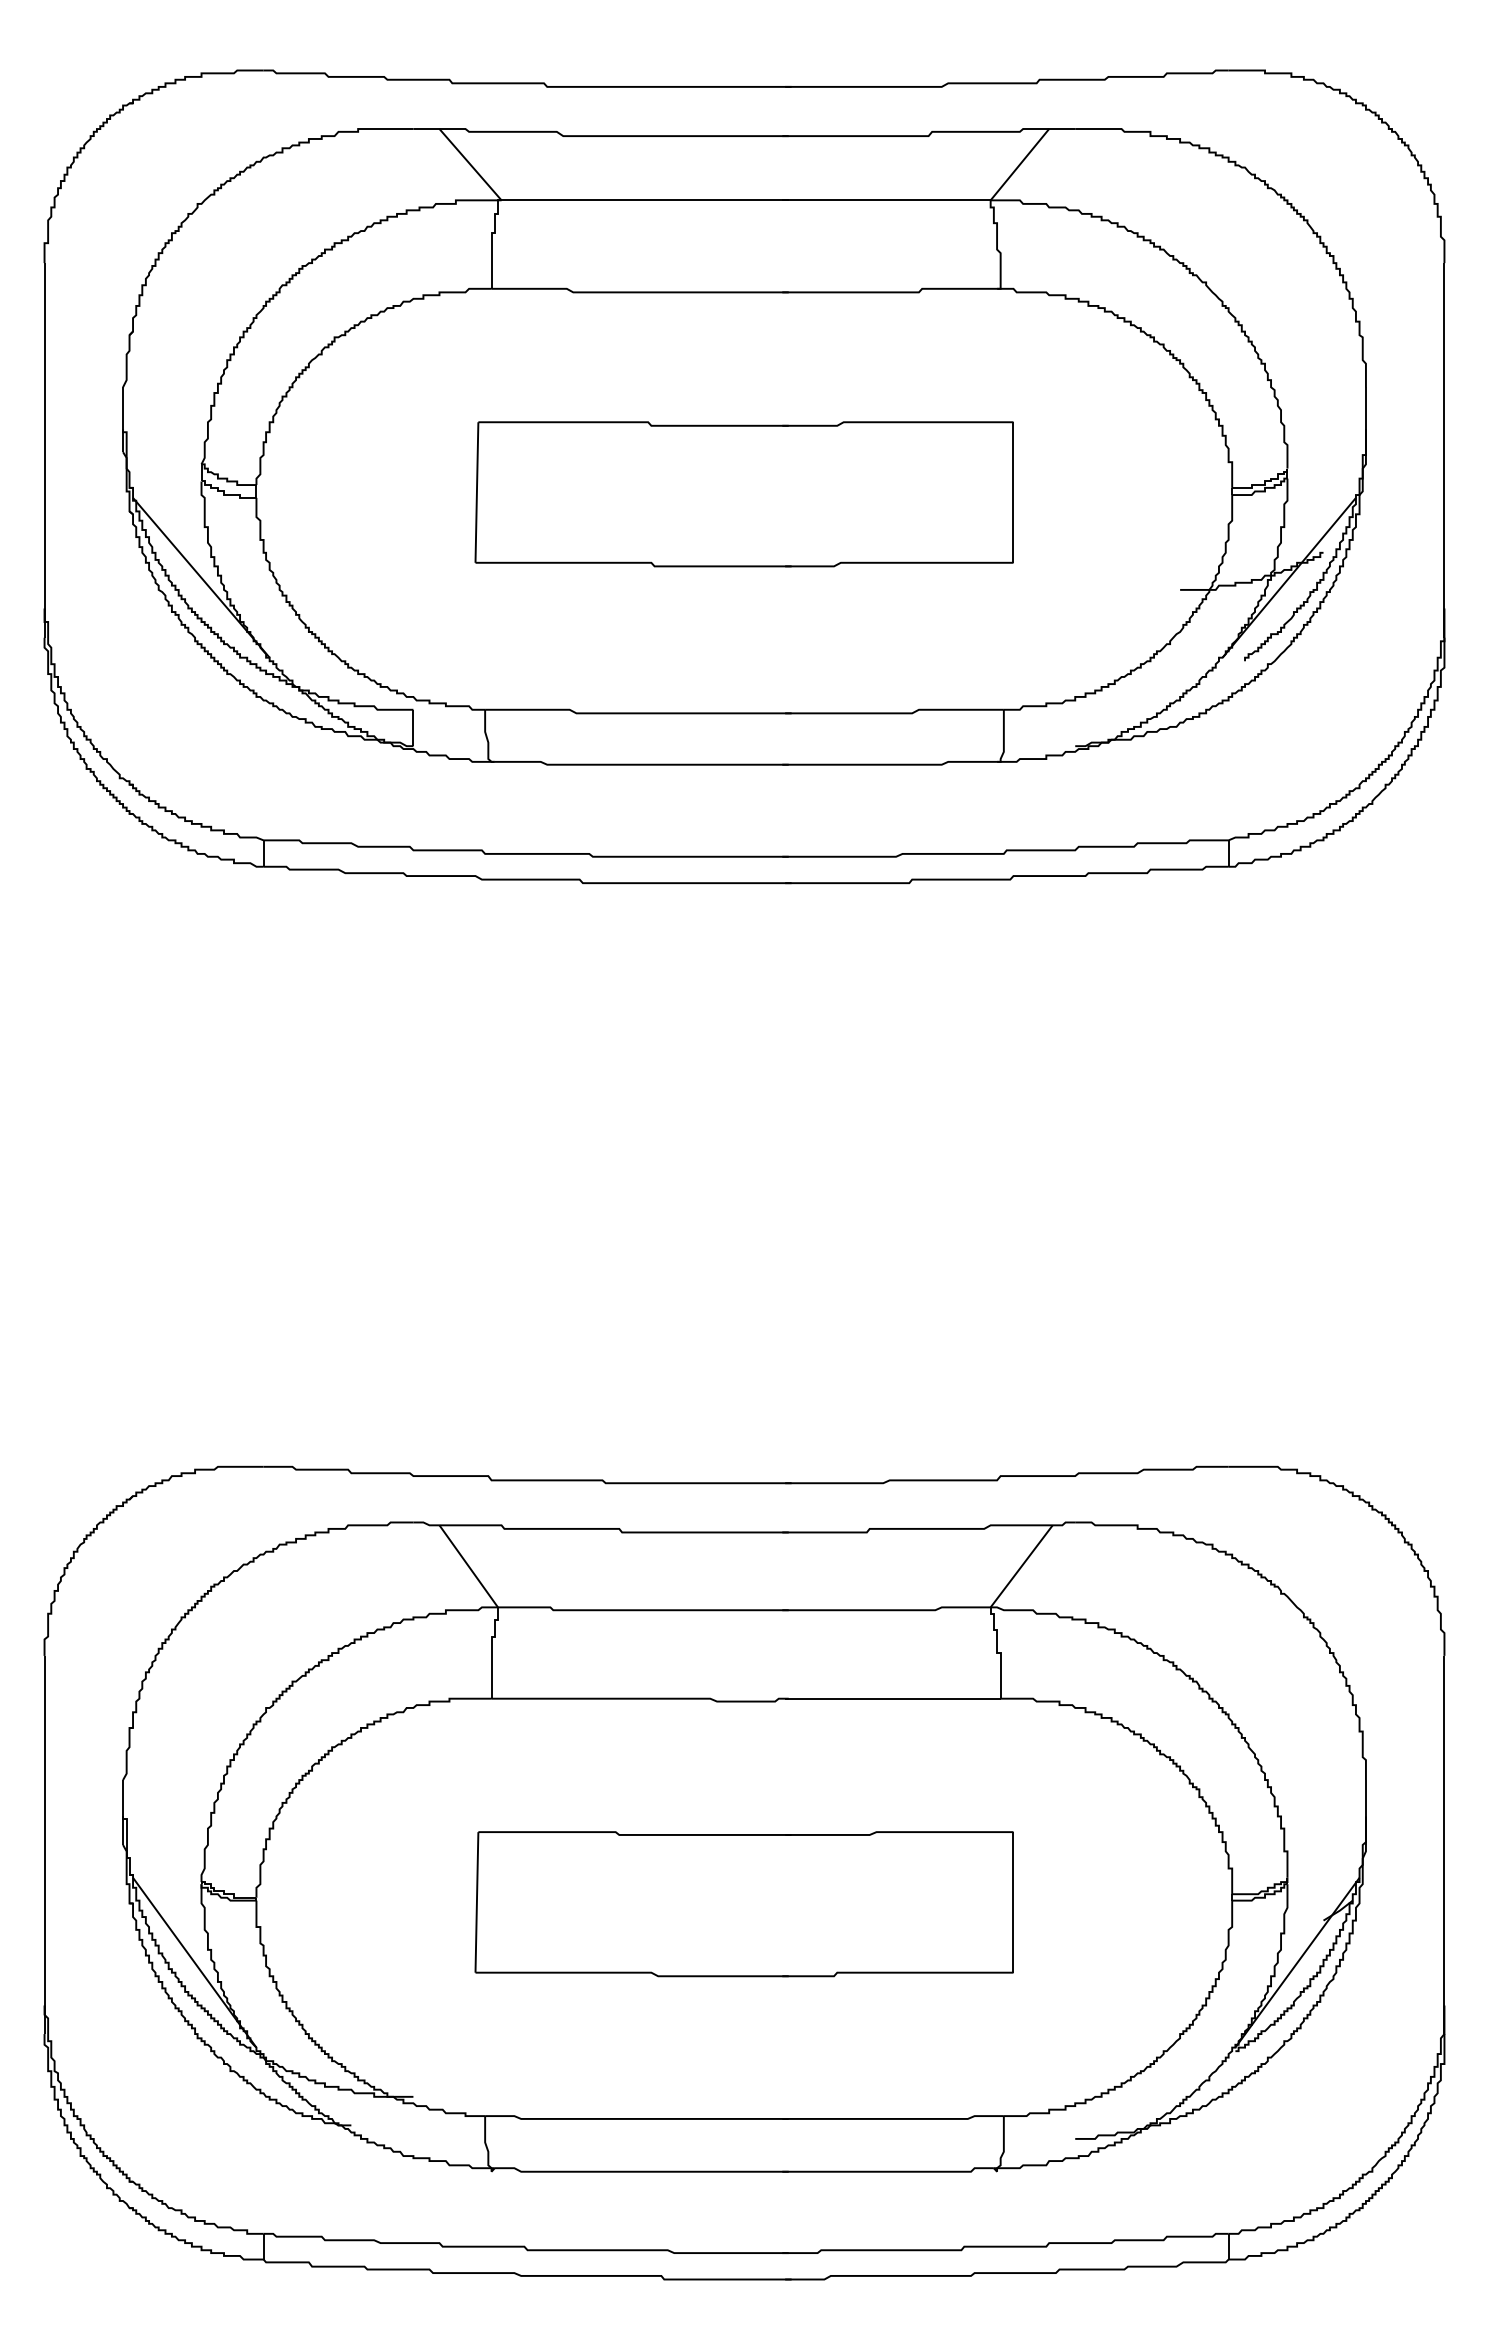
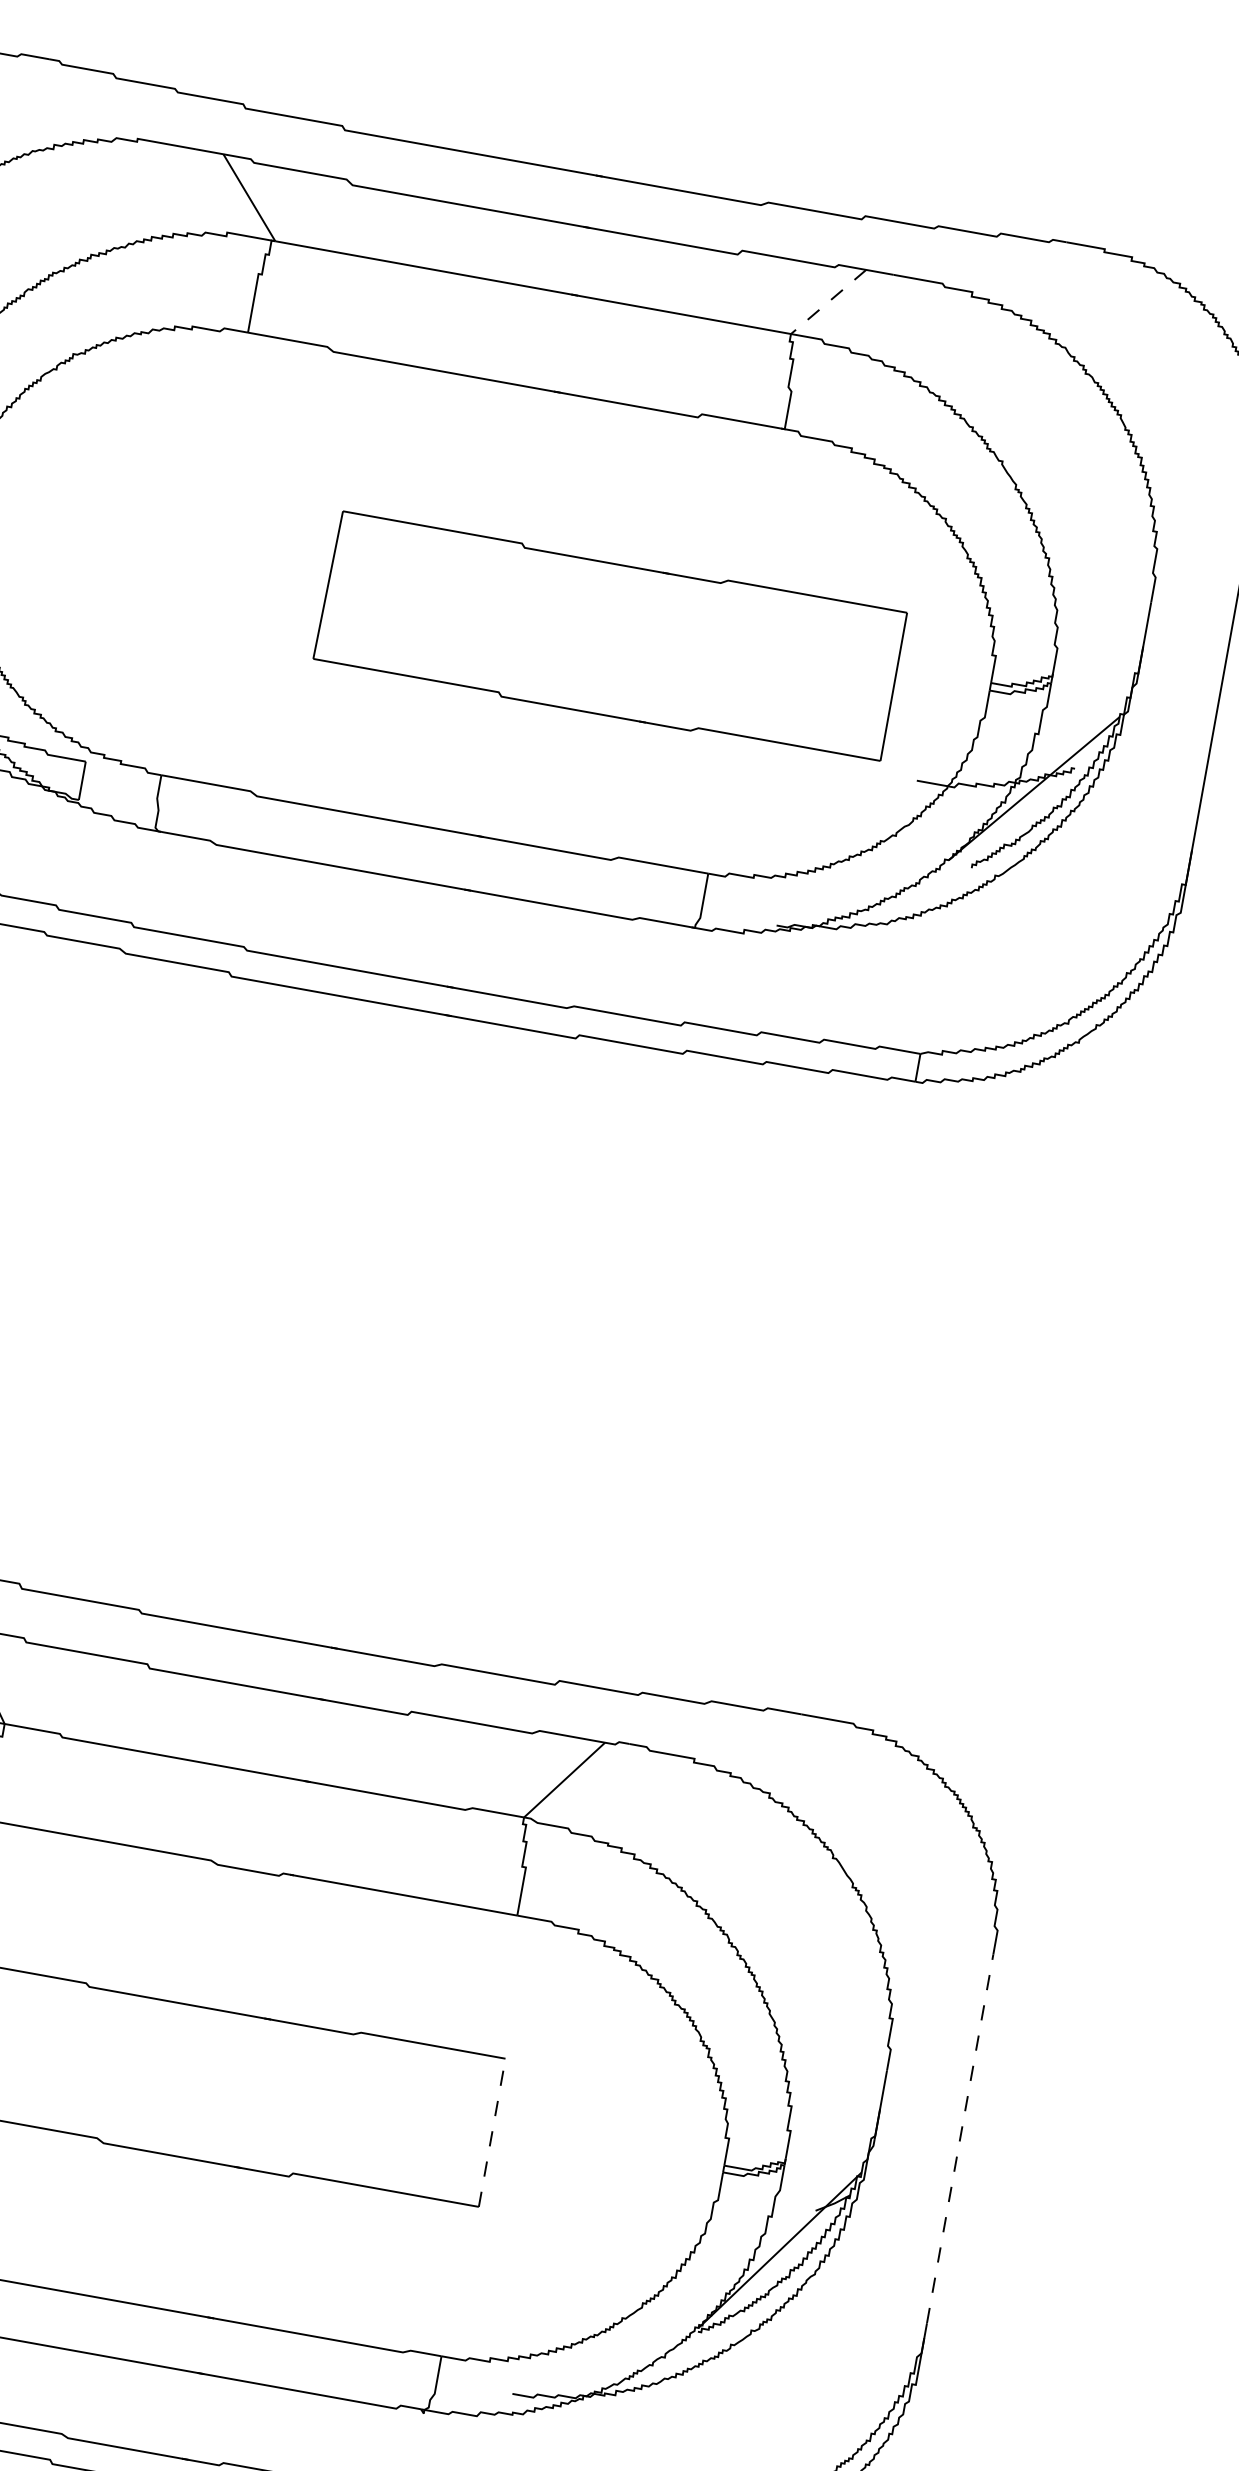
line: (1019, 165) -> (828, 302), solid -> dashed
part: (743, 494) -> (608, 637), moved
line: (1444, 1844) -> (957, 2153), solid -> dashed
line: (1013, 1901) -> (492, 2131), solid -> dashed

